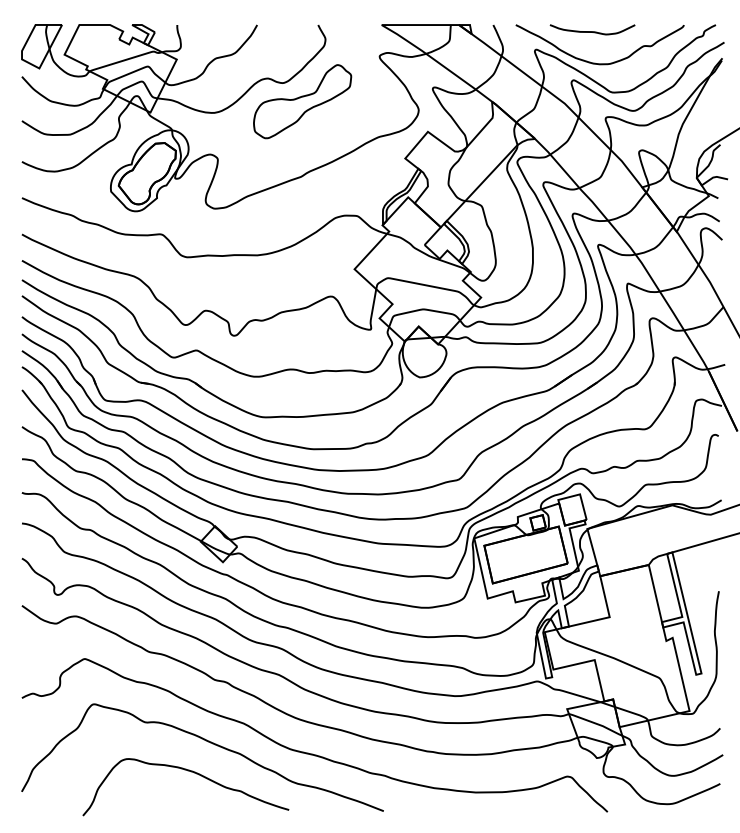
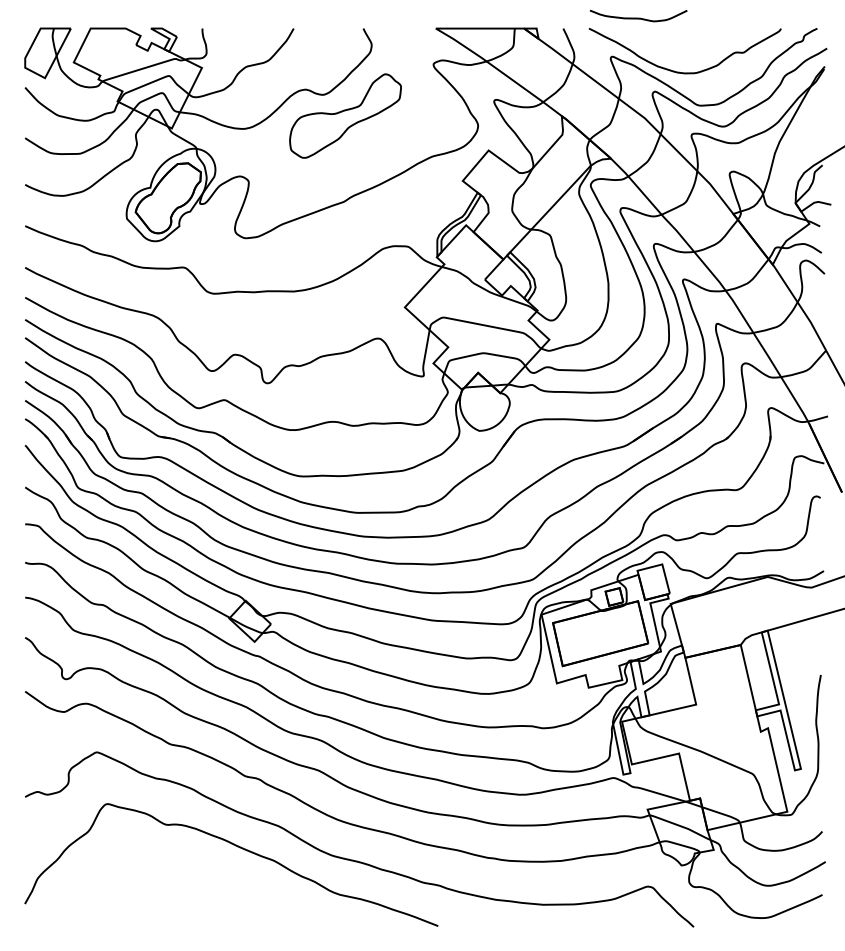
curve: (592, 31) -> (638, 17), moved
curve: (190, 772) -> (217, 881), removed

